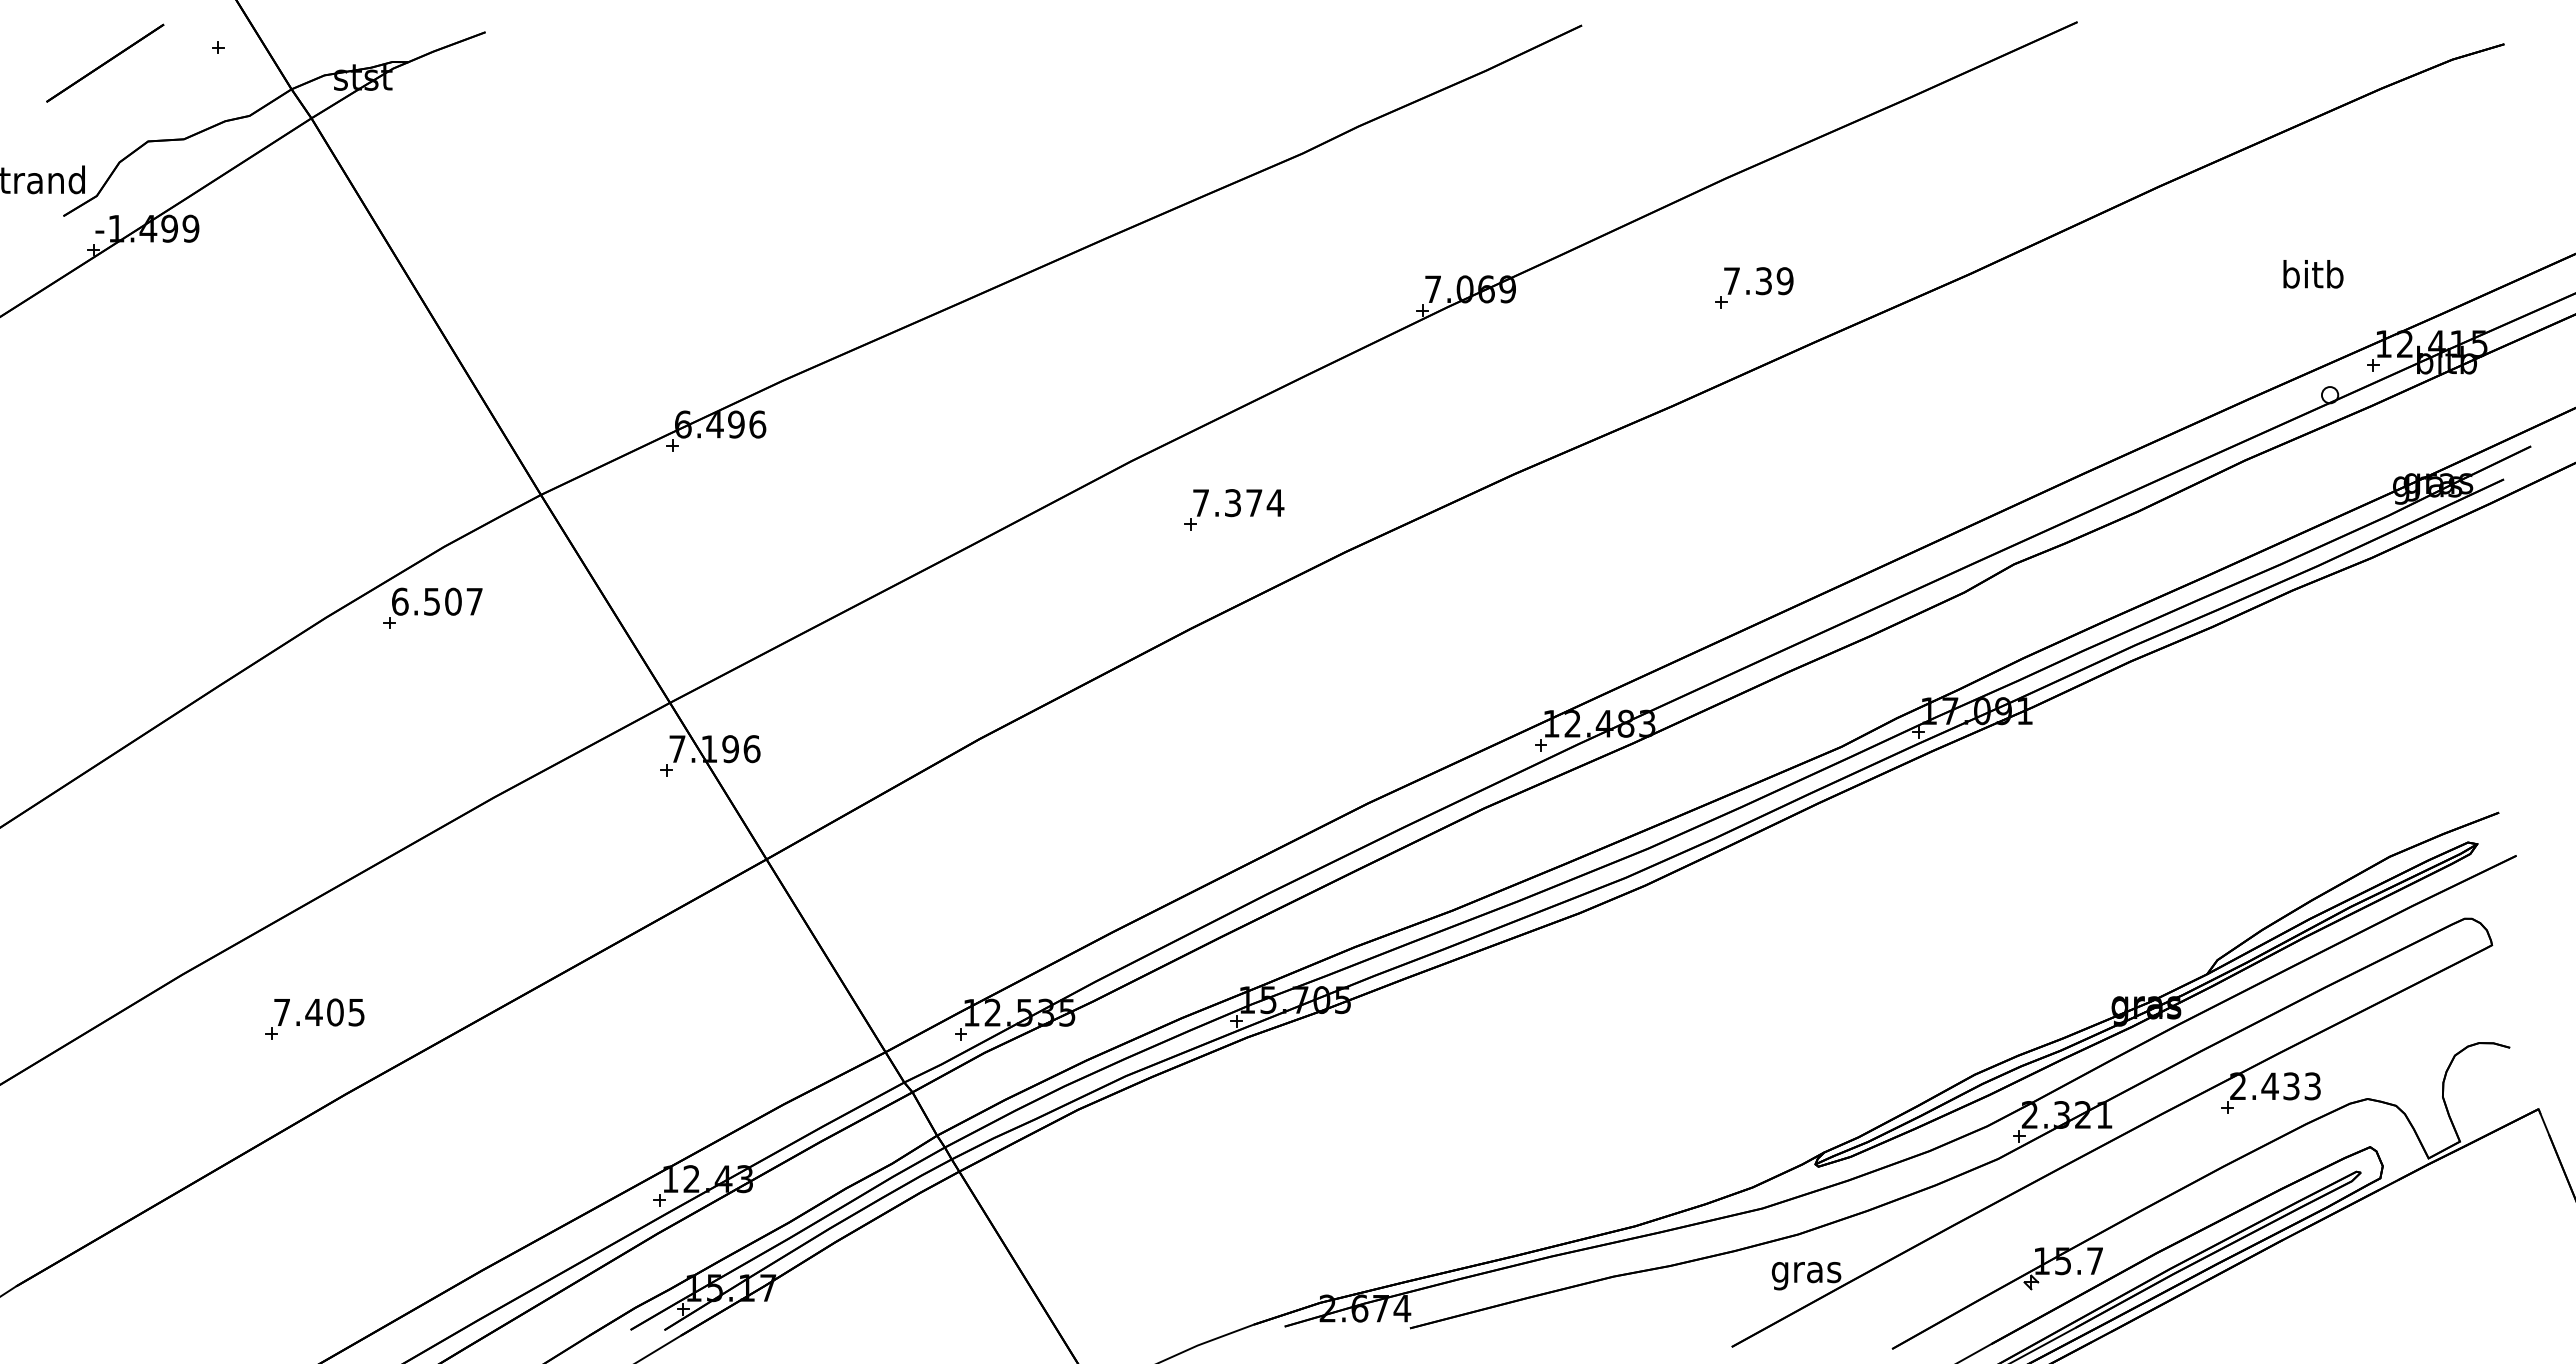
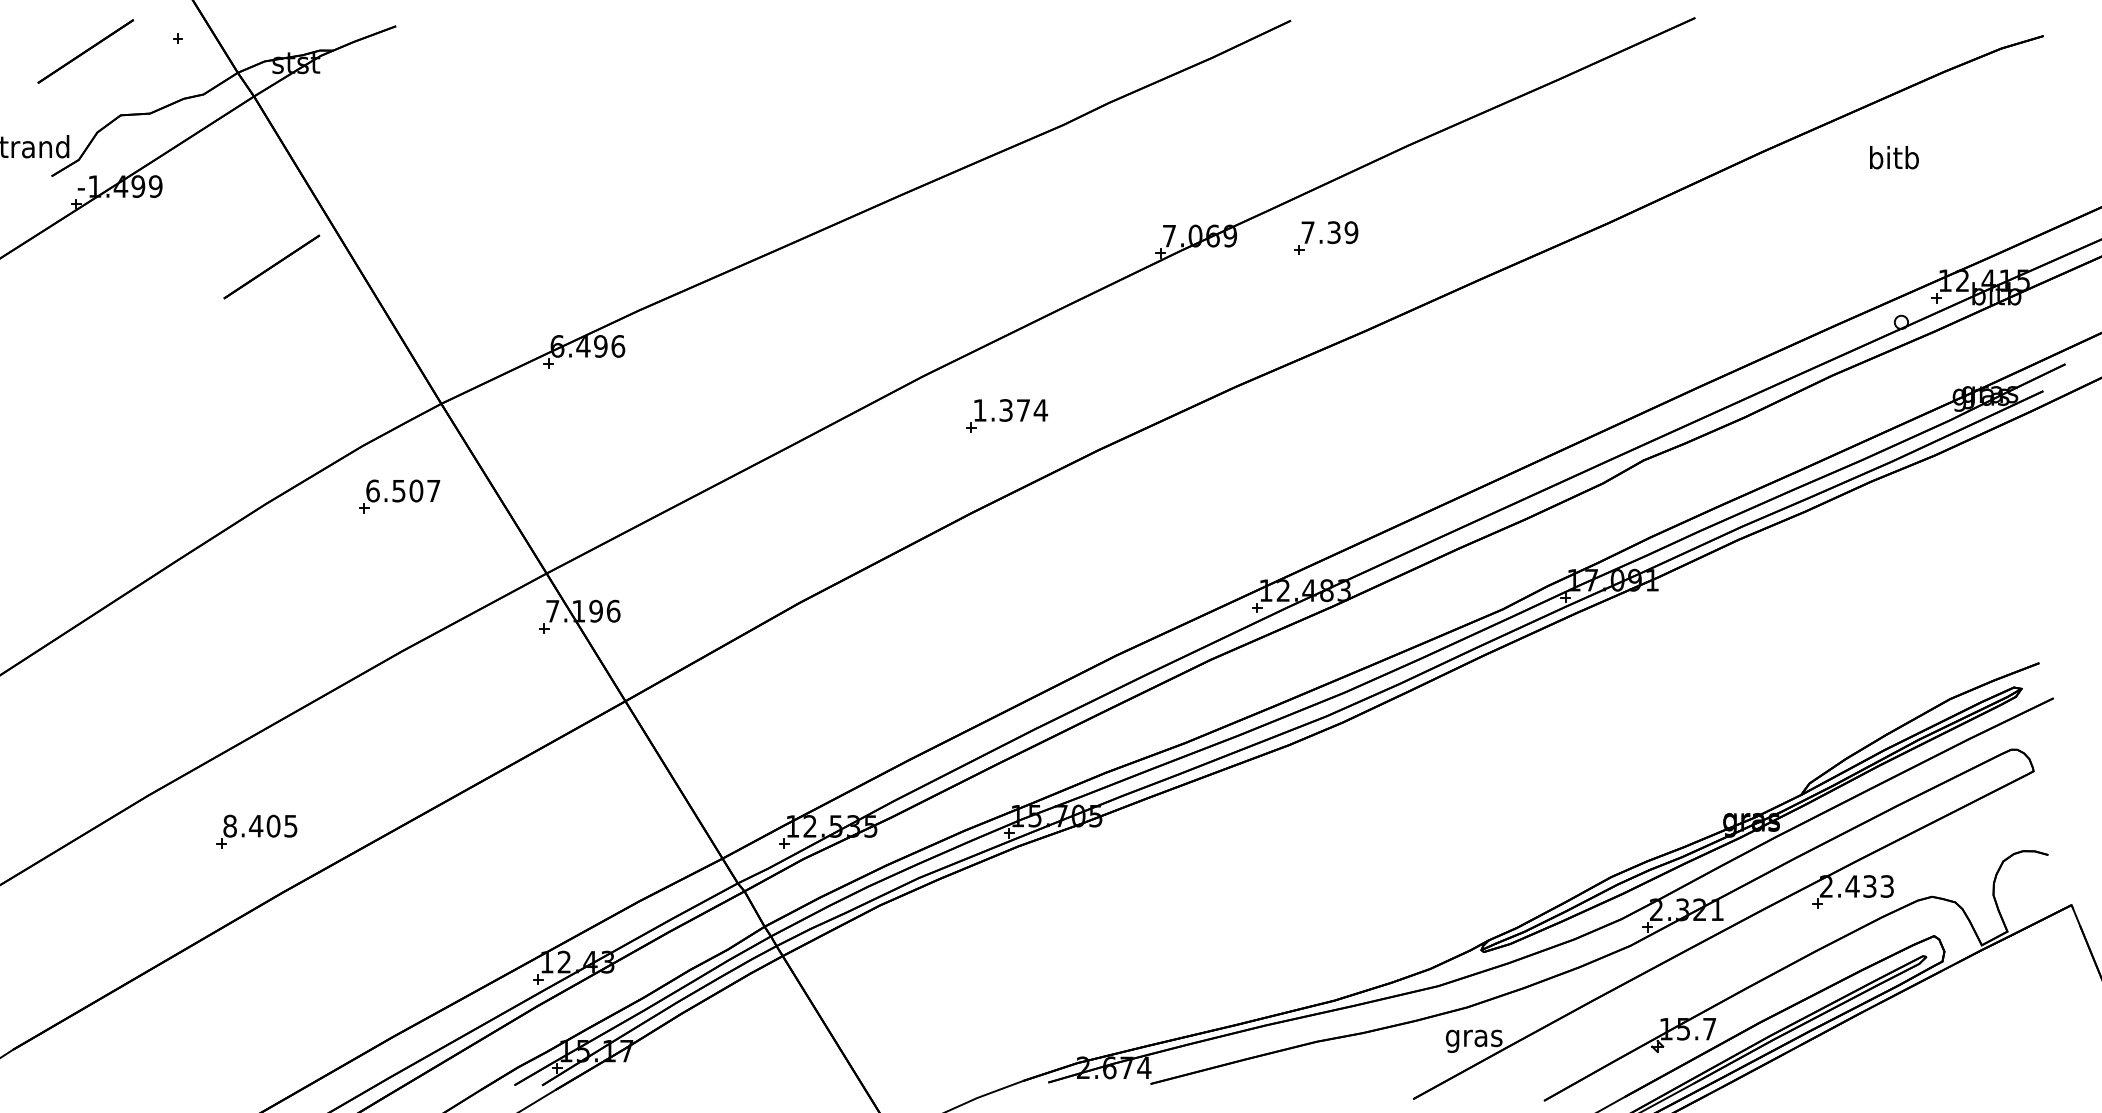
text: (2313, 274) -> (1894, 157), moved
part: (1754, 287) -> (1326, 237), moved
line: (333, 326) -> (272, 266), added
text: (1200, 502) -> (979, 410), 7.374 -> 1.374
part: (432, 607) -> (399, 495), moved
text: (281, 1012) -> (229, 826), 7.405 -> 8.405

